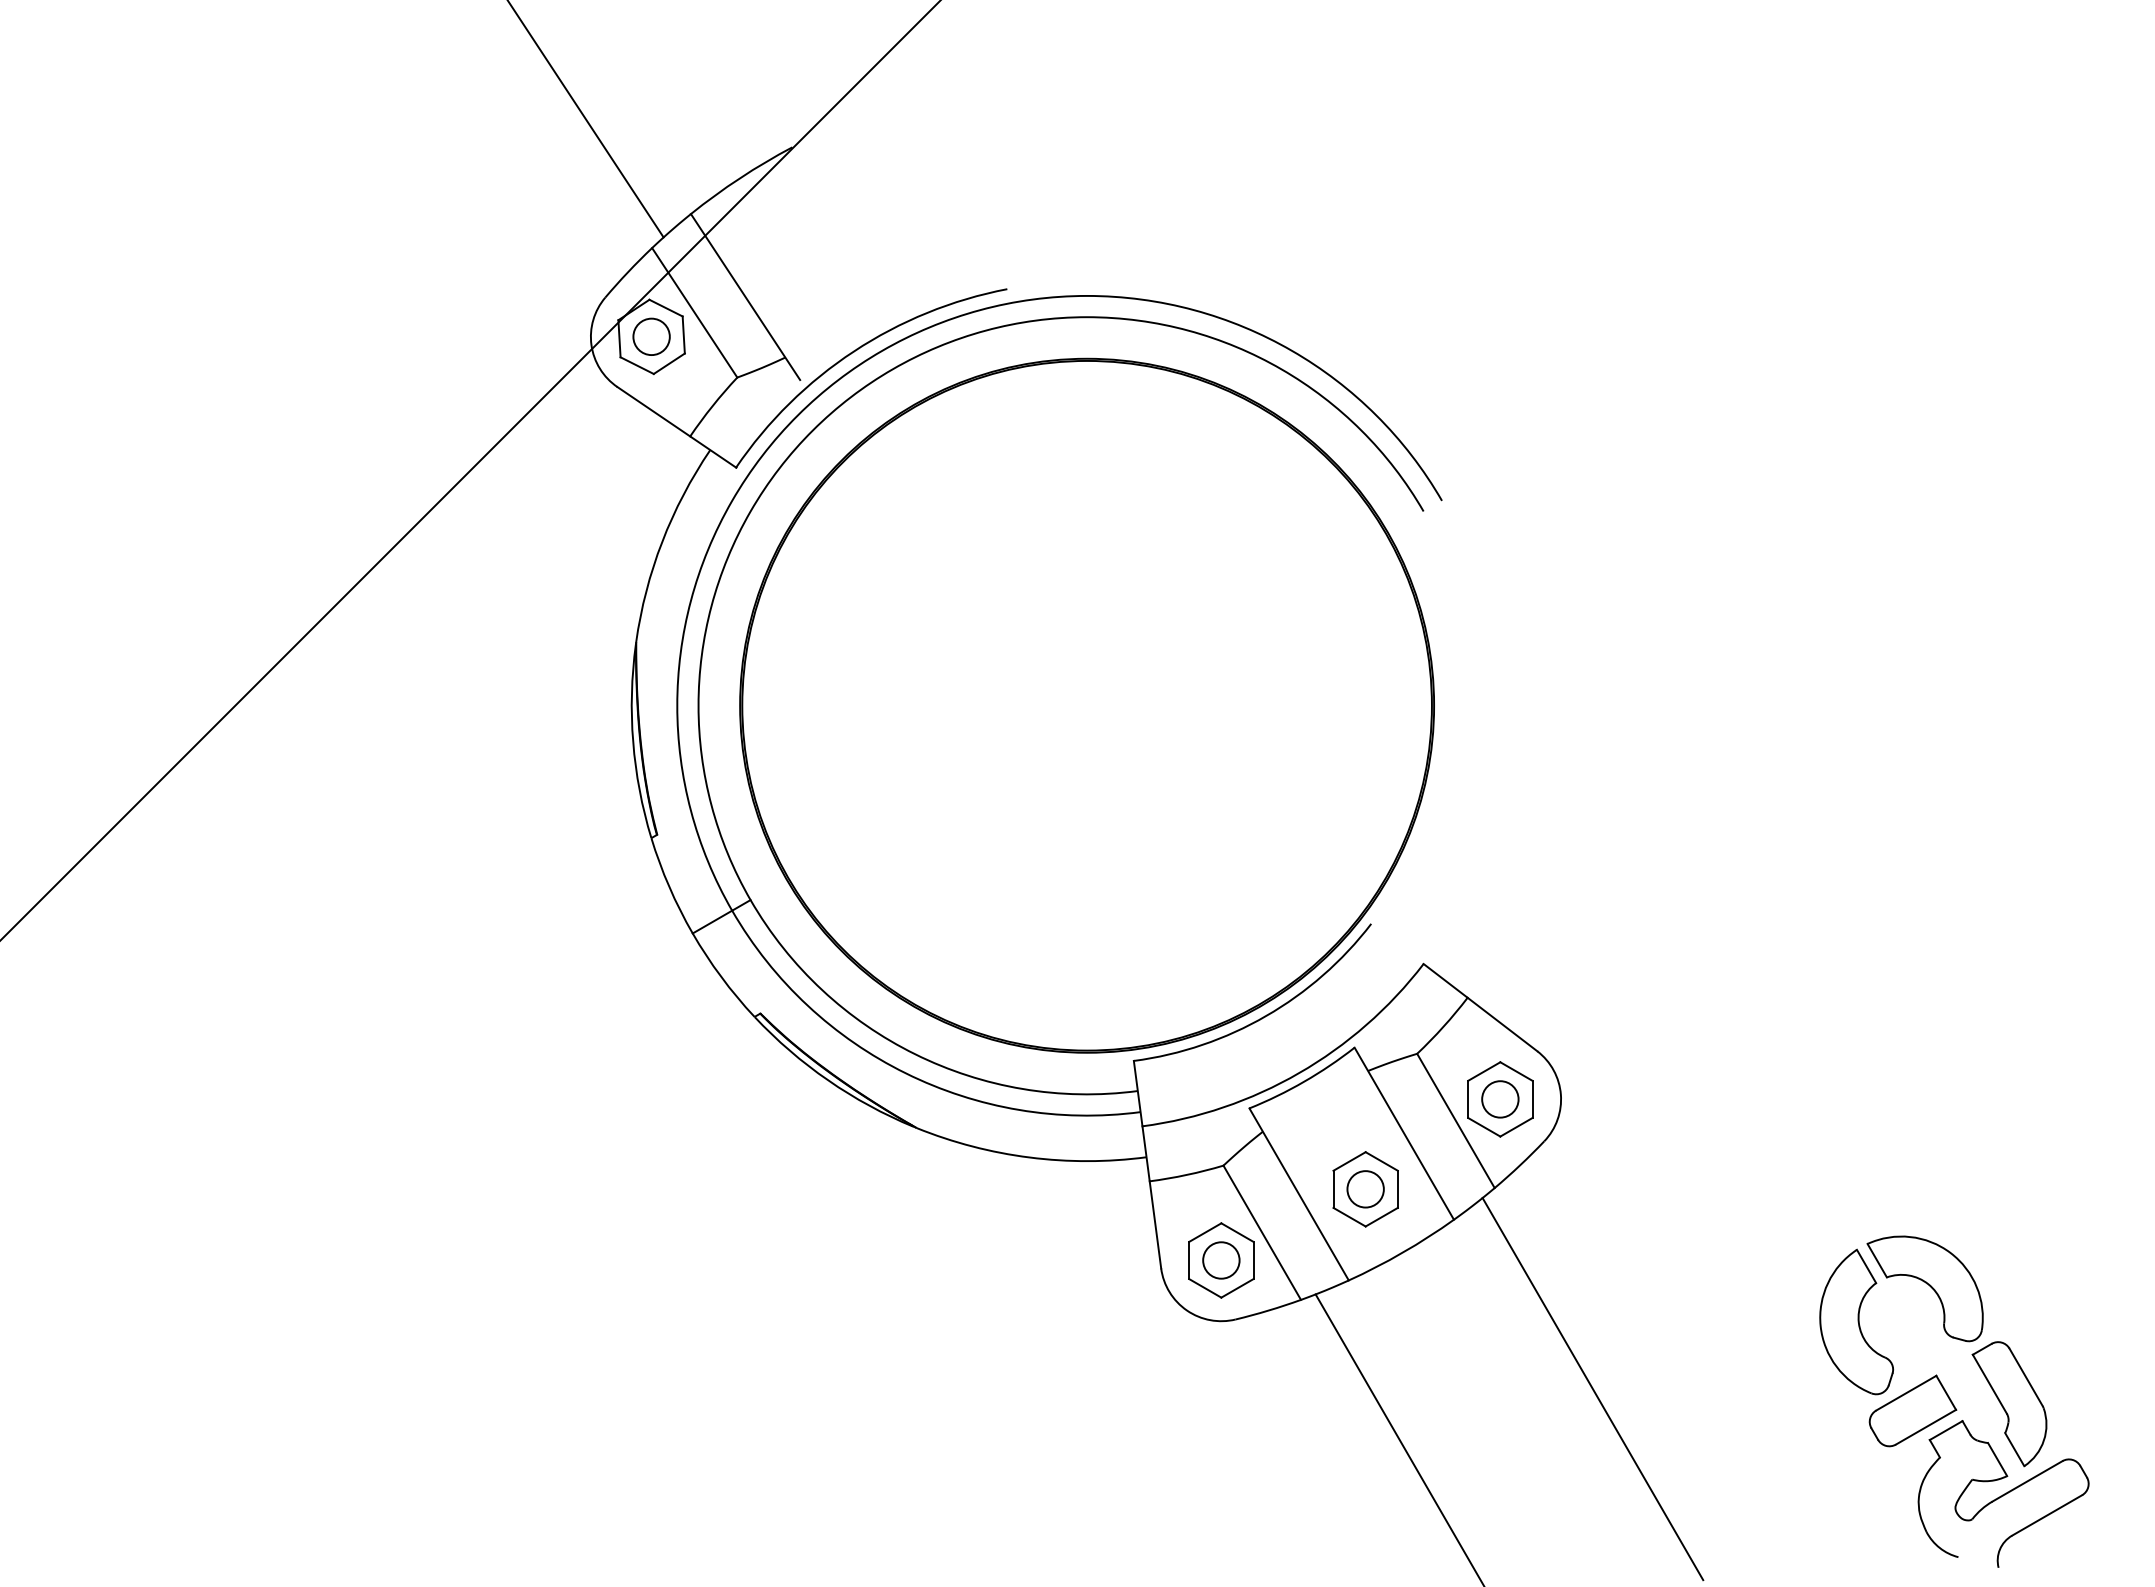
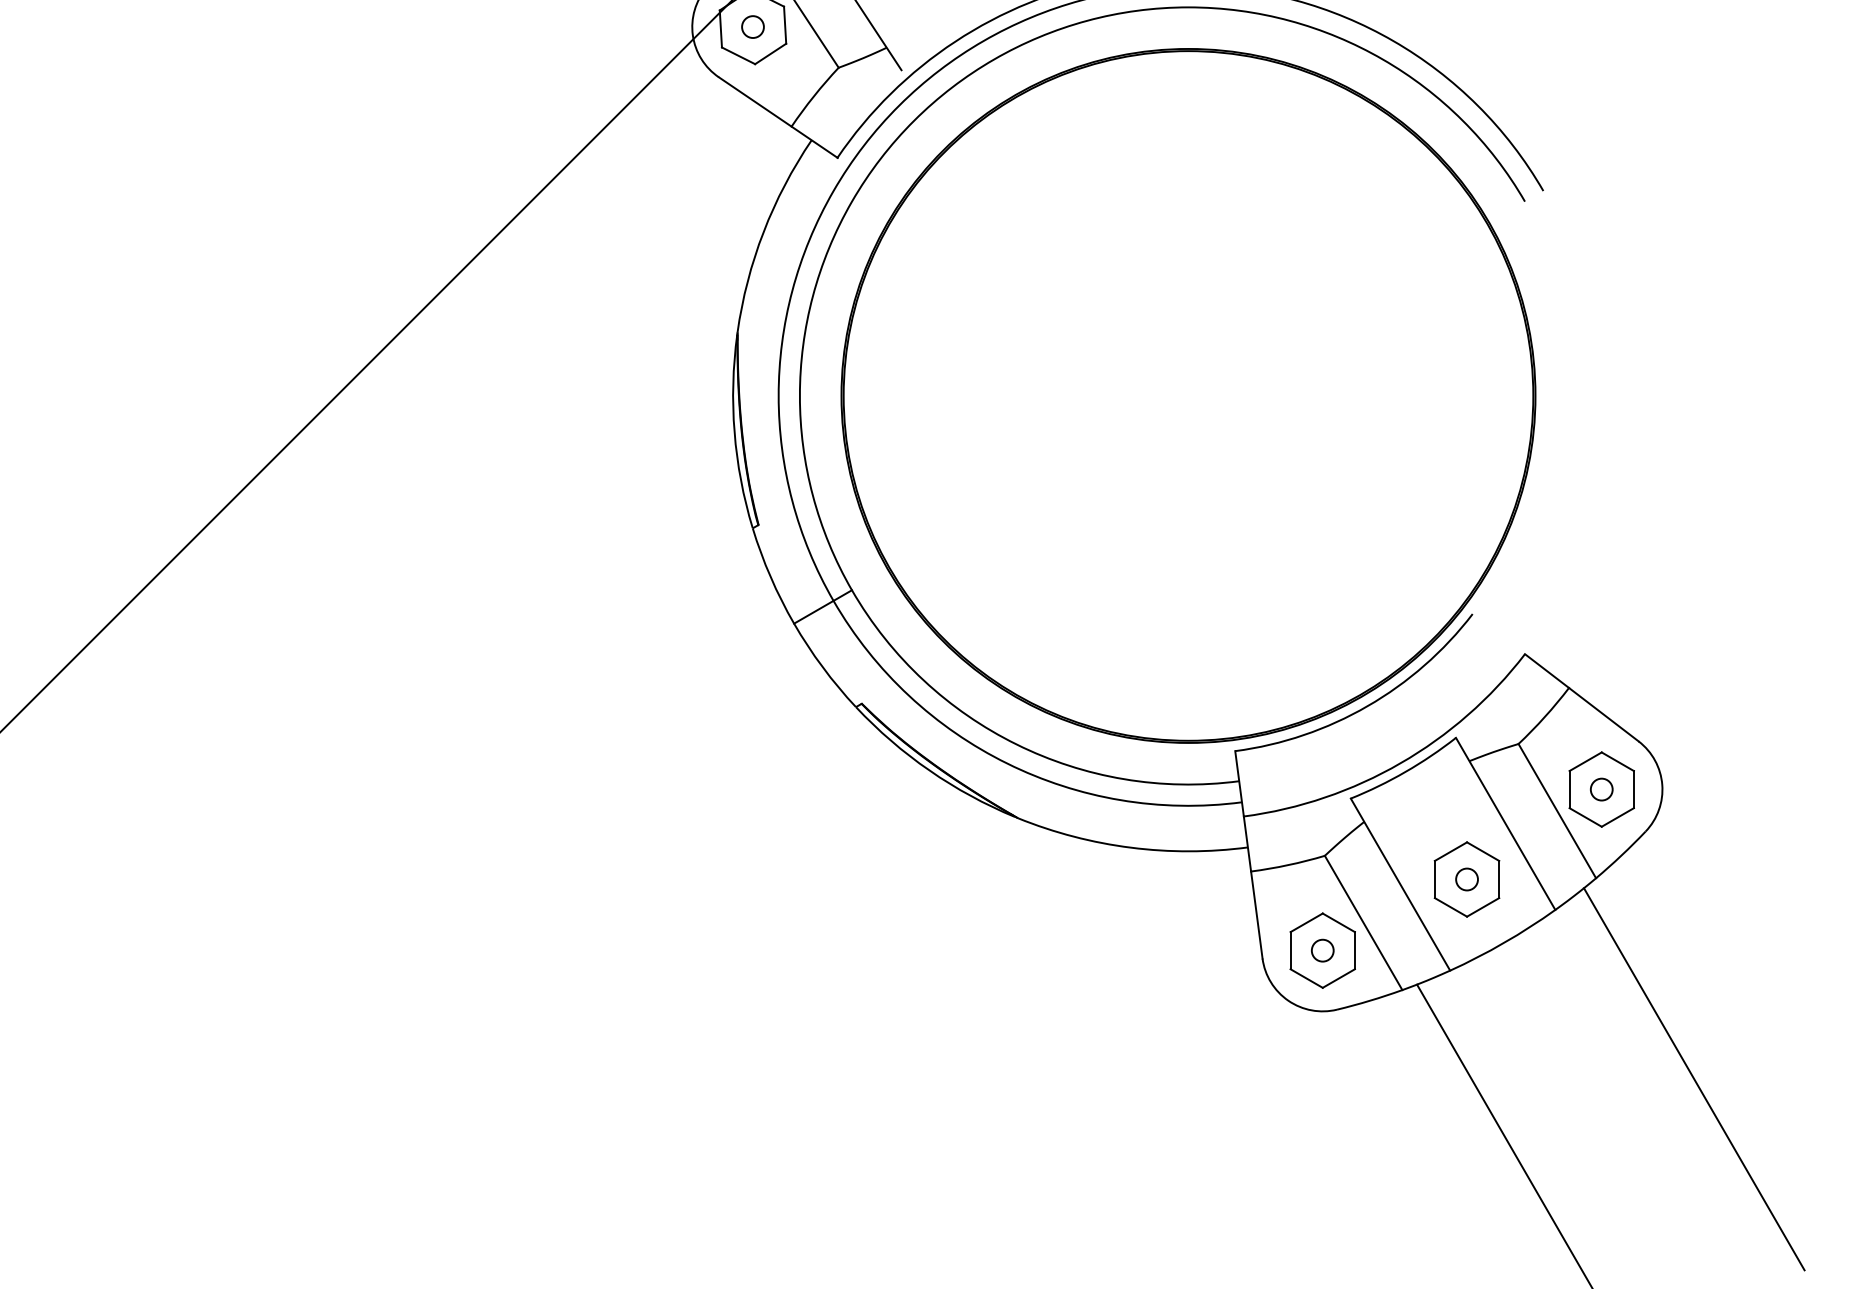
circle: (651, 336) -> (752, 26), size x0.6
circle: (1500, 1099) -> (1601, 789), size x0.6
circle: (1365, 1189) -> (1466, 879), size x0.6
circle: (1221, 1260) -> (1322, 950), size x0.6

